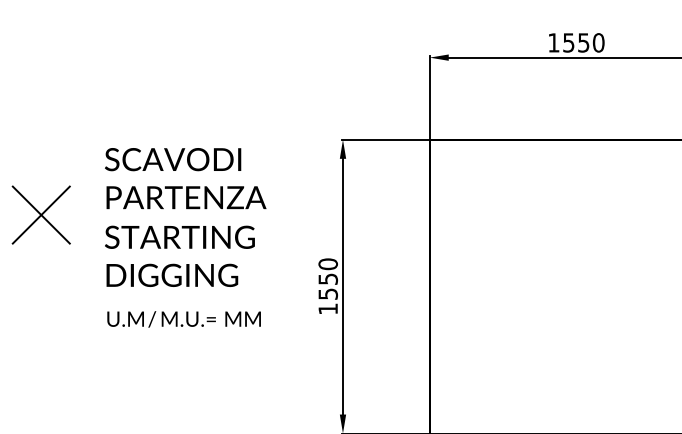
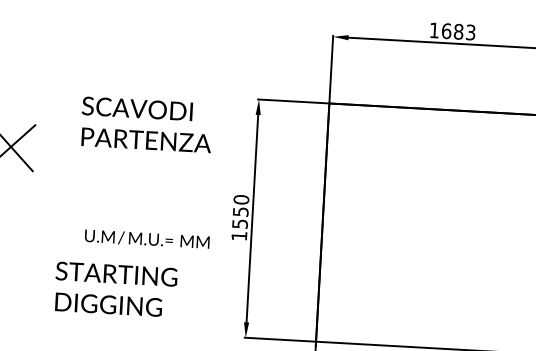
text: (583, 42) -> (458, 31), 1550 -> 1683
text: (185, 178) -> (146, 124), moved
text: (179, 255) -> (115, 288), moved
text: (183, 319) -> (146, 239), moved

